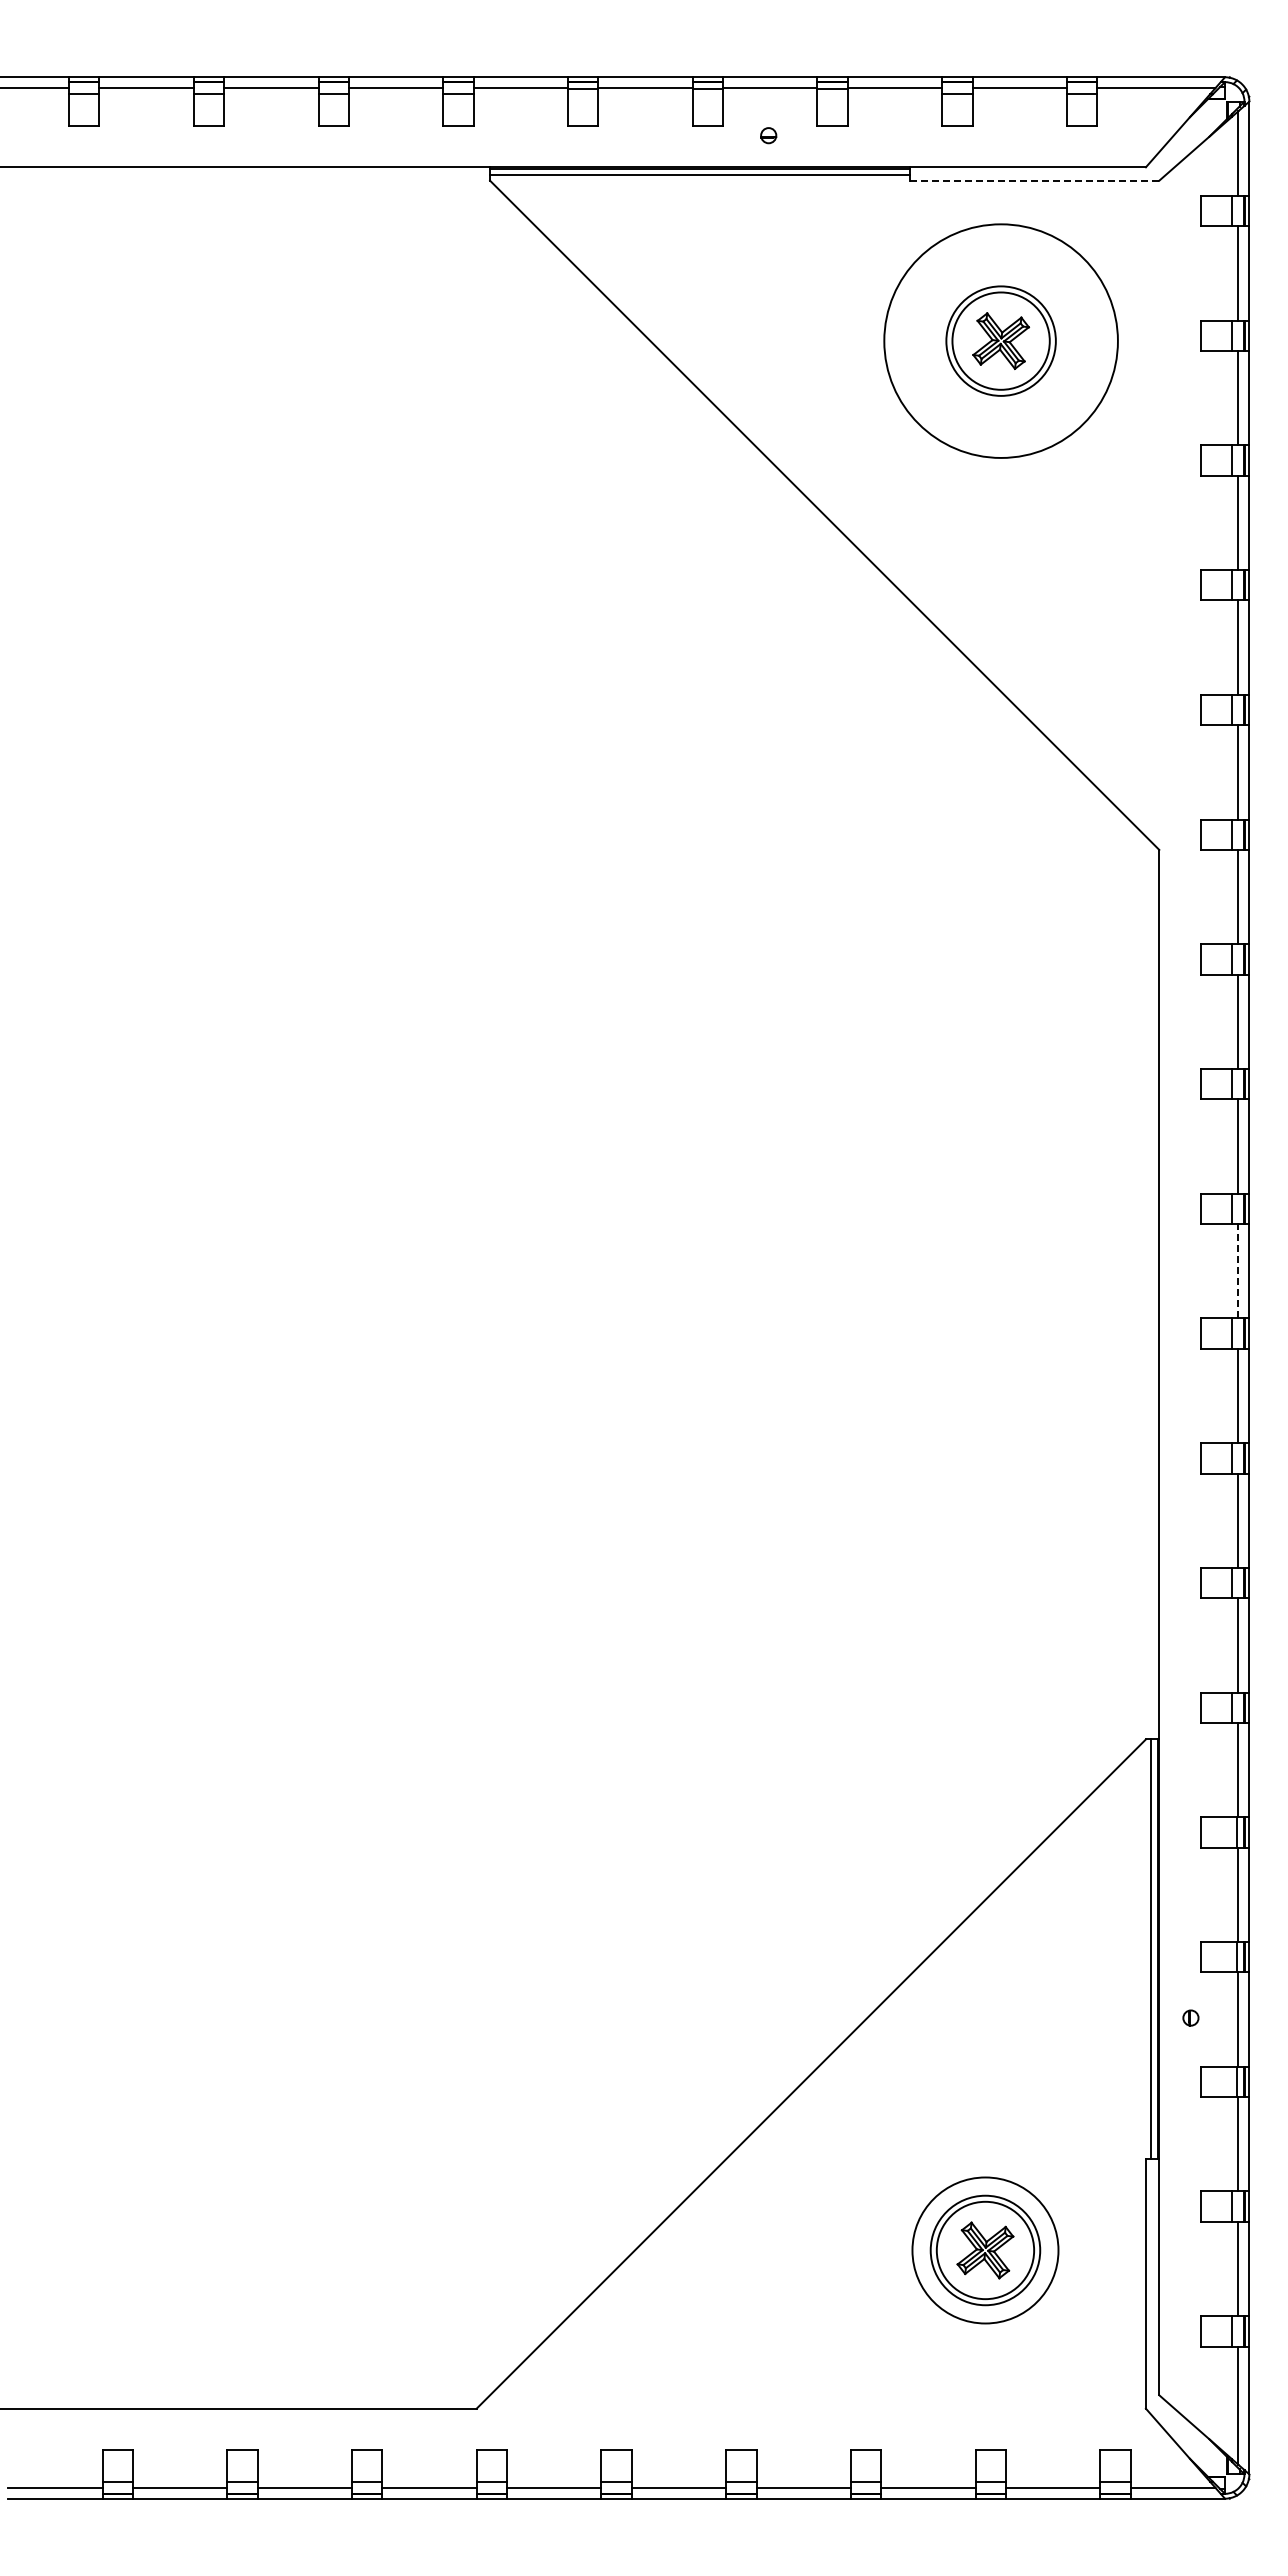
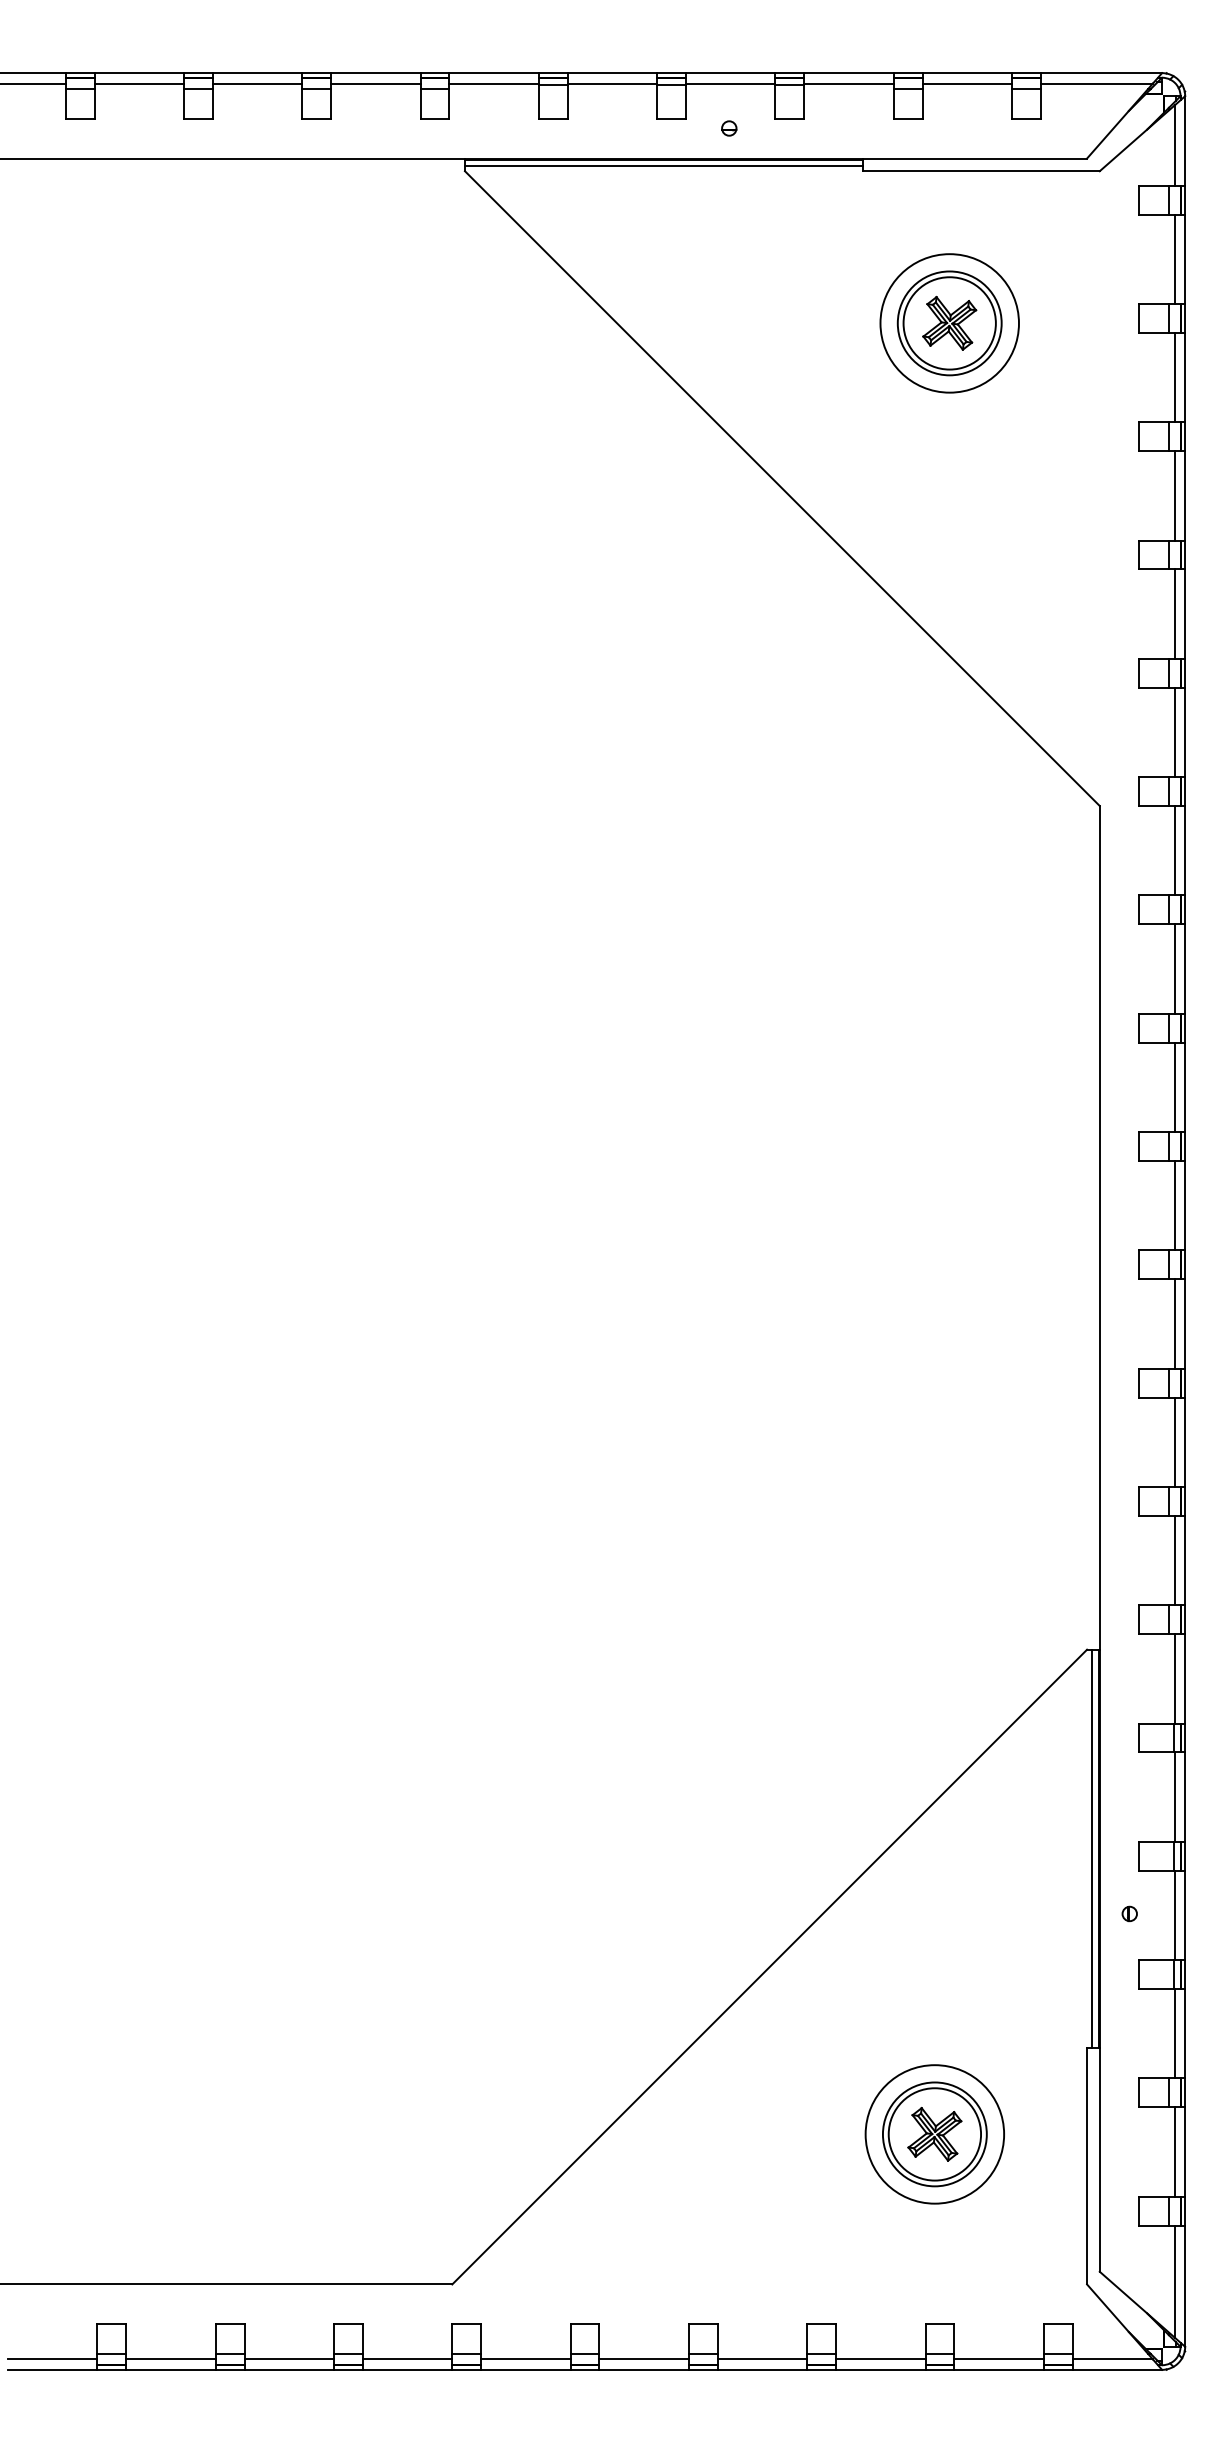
line: (1034, 180) -> (981, 171), dashed -> solid
circle: (1001, 341) -> (950, 323), size x0.62
line: (1238, 1270) -> (1174, 1204), dashed -> solid

